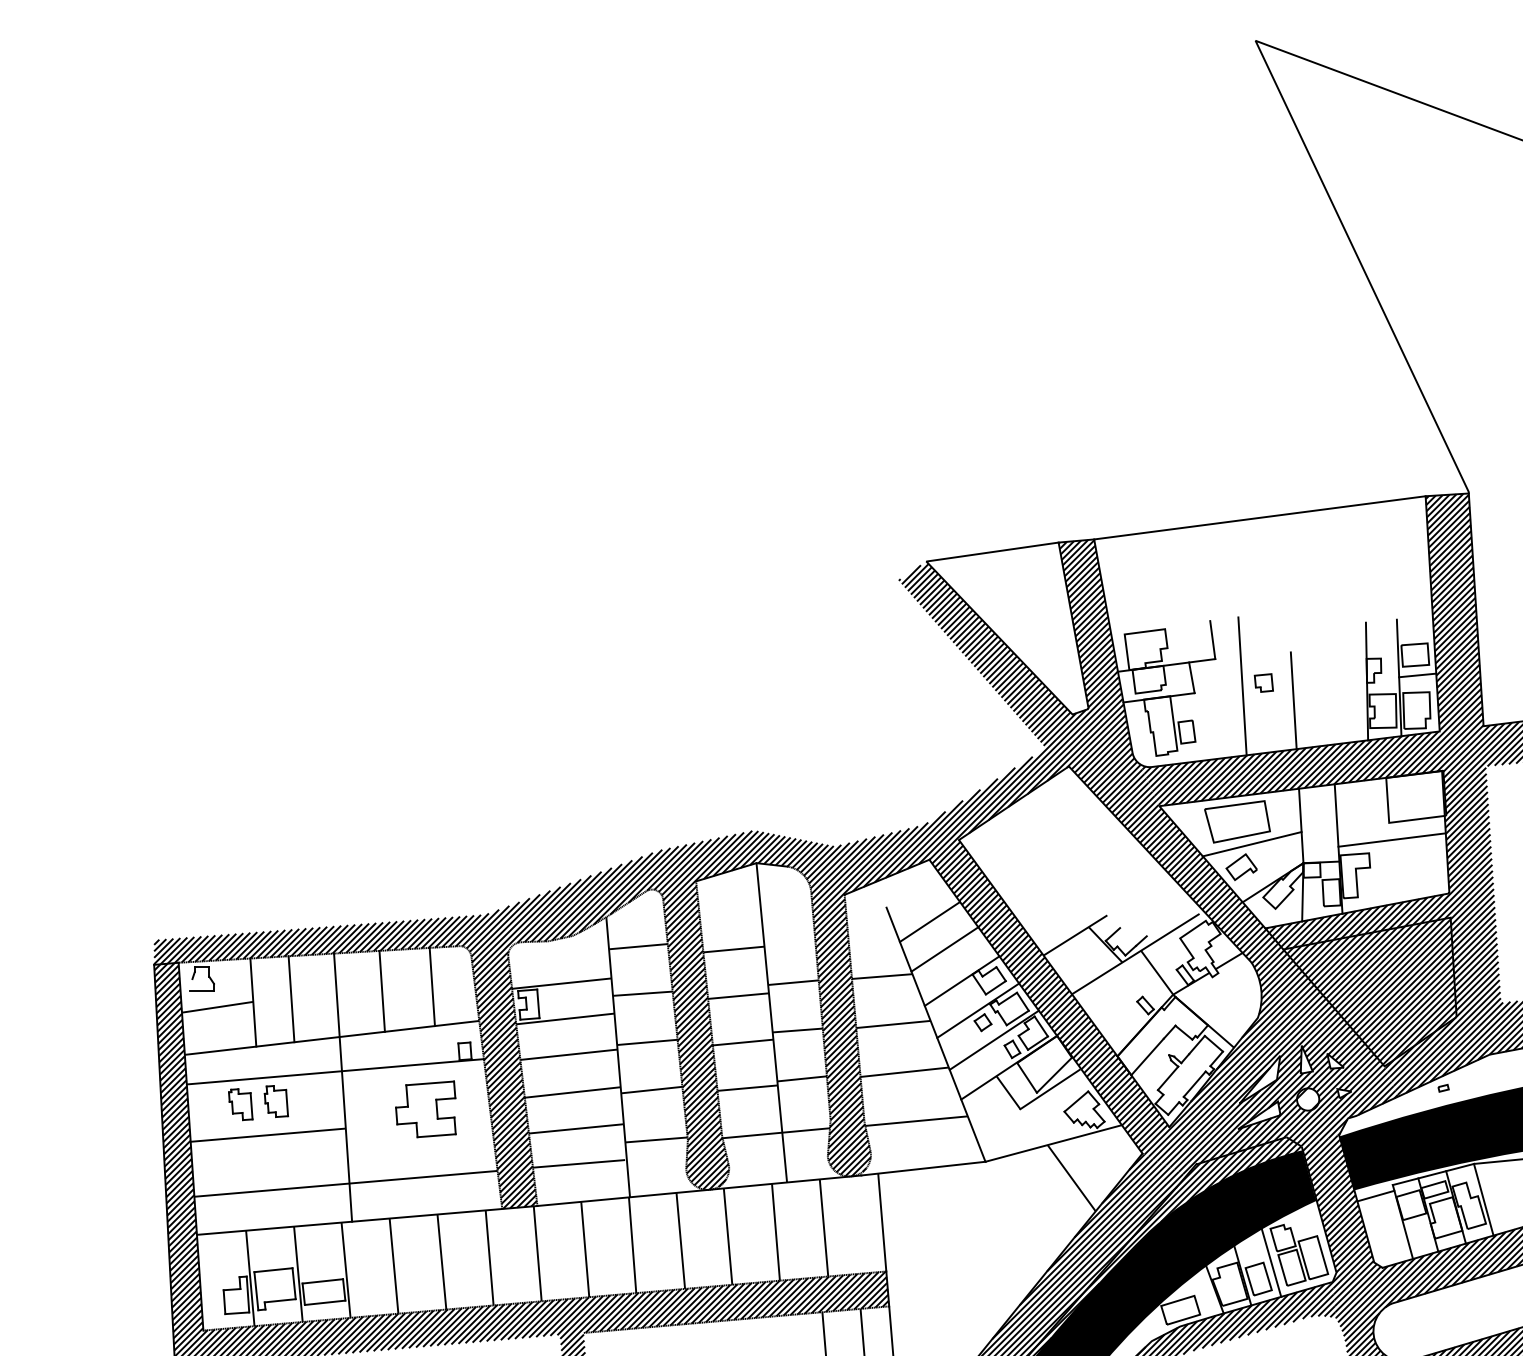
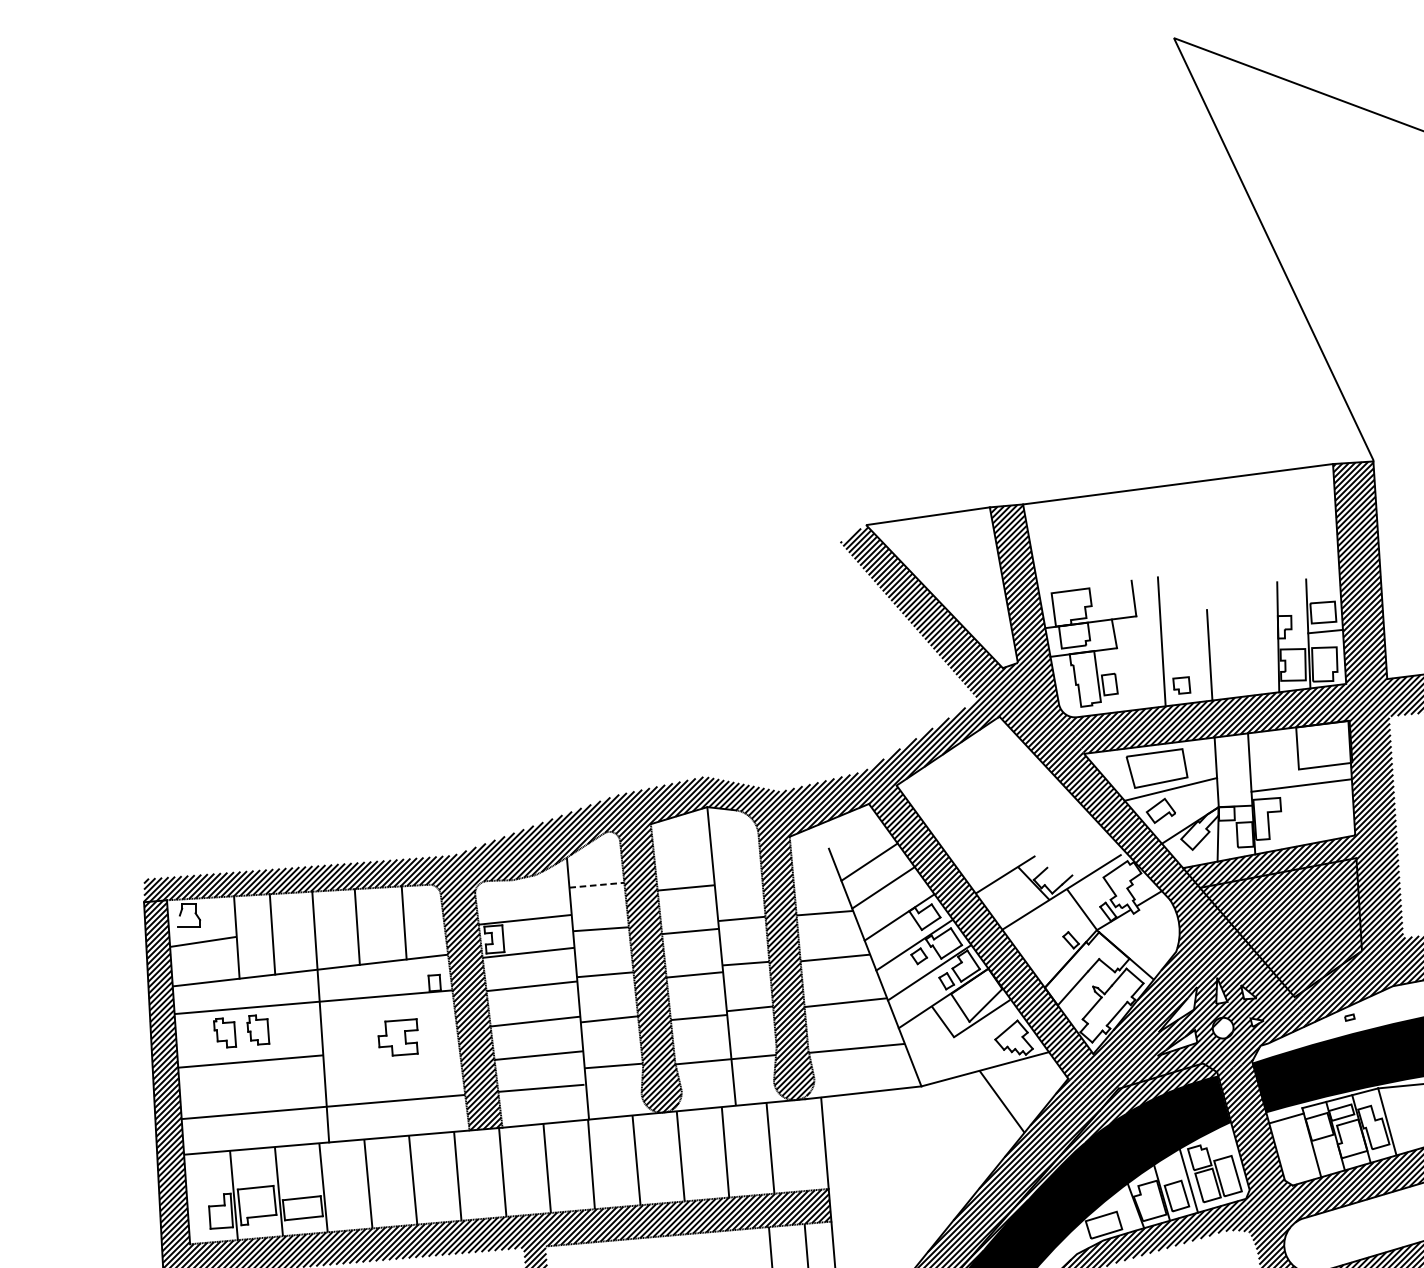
part: (1263, 682) -> (1181, 684), moved
line: (638, 946) -> (596, 885), solid -> dashed
part: (425, 1109) -> (397, 1037), size x0.7

